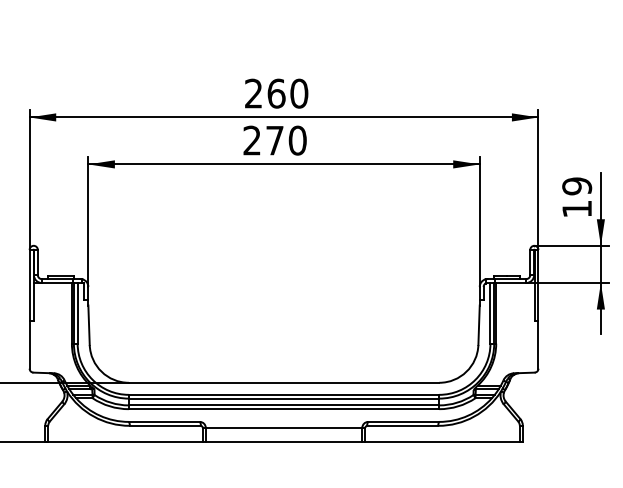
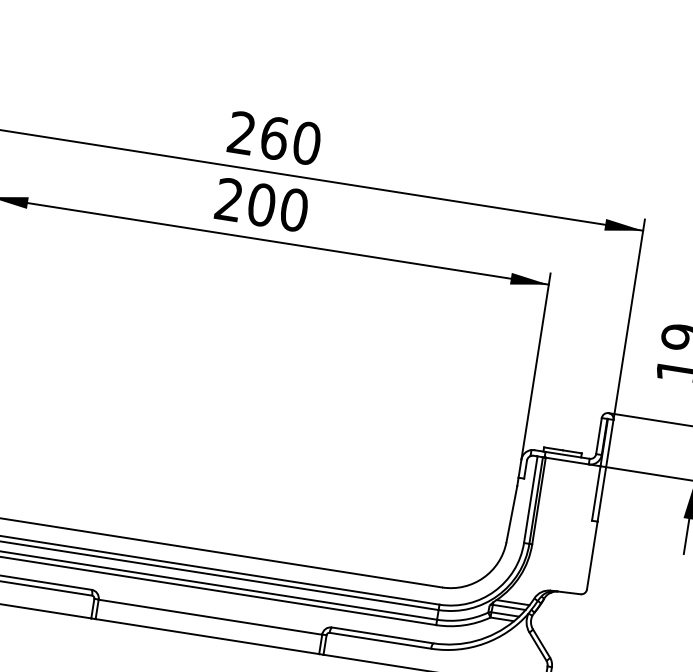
text: (274, 140) -> (261, 204), 270 -> 200

